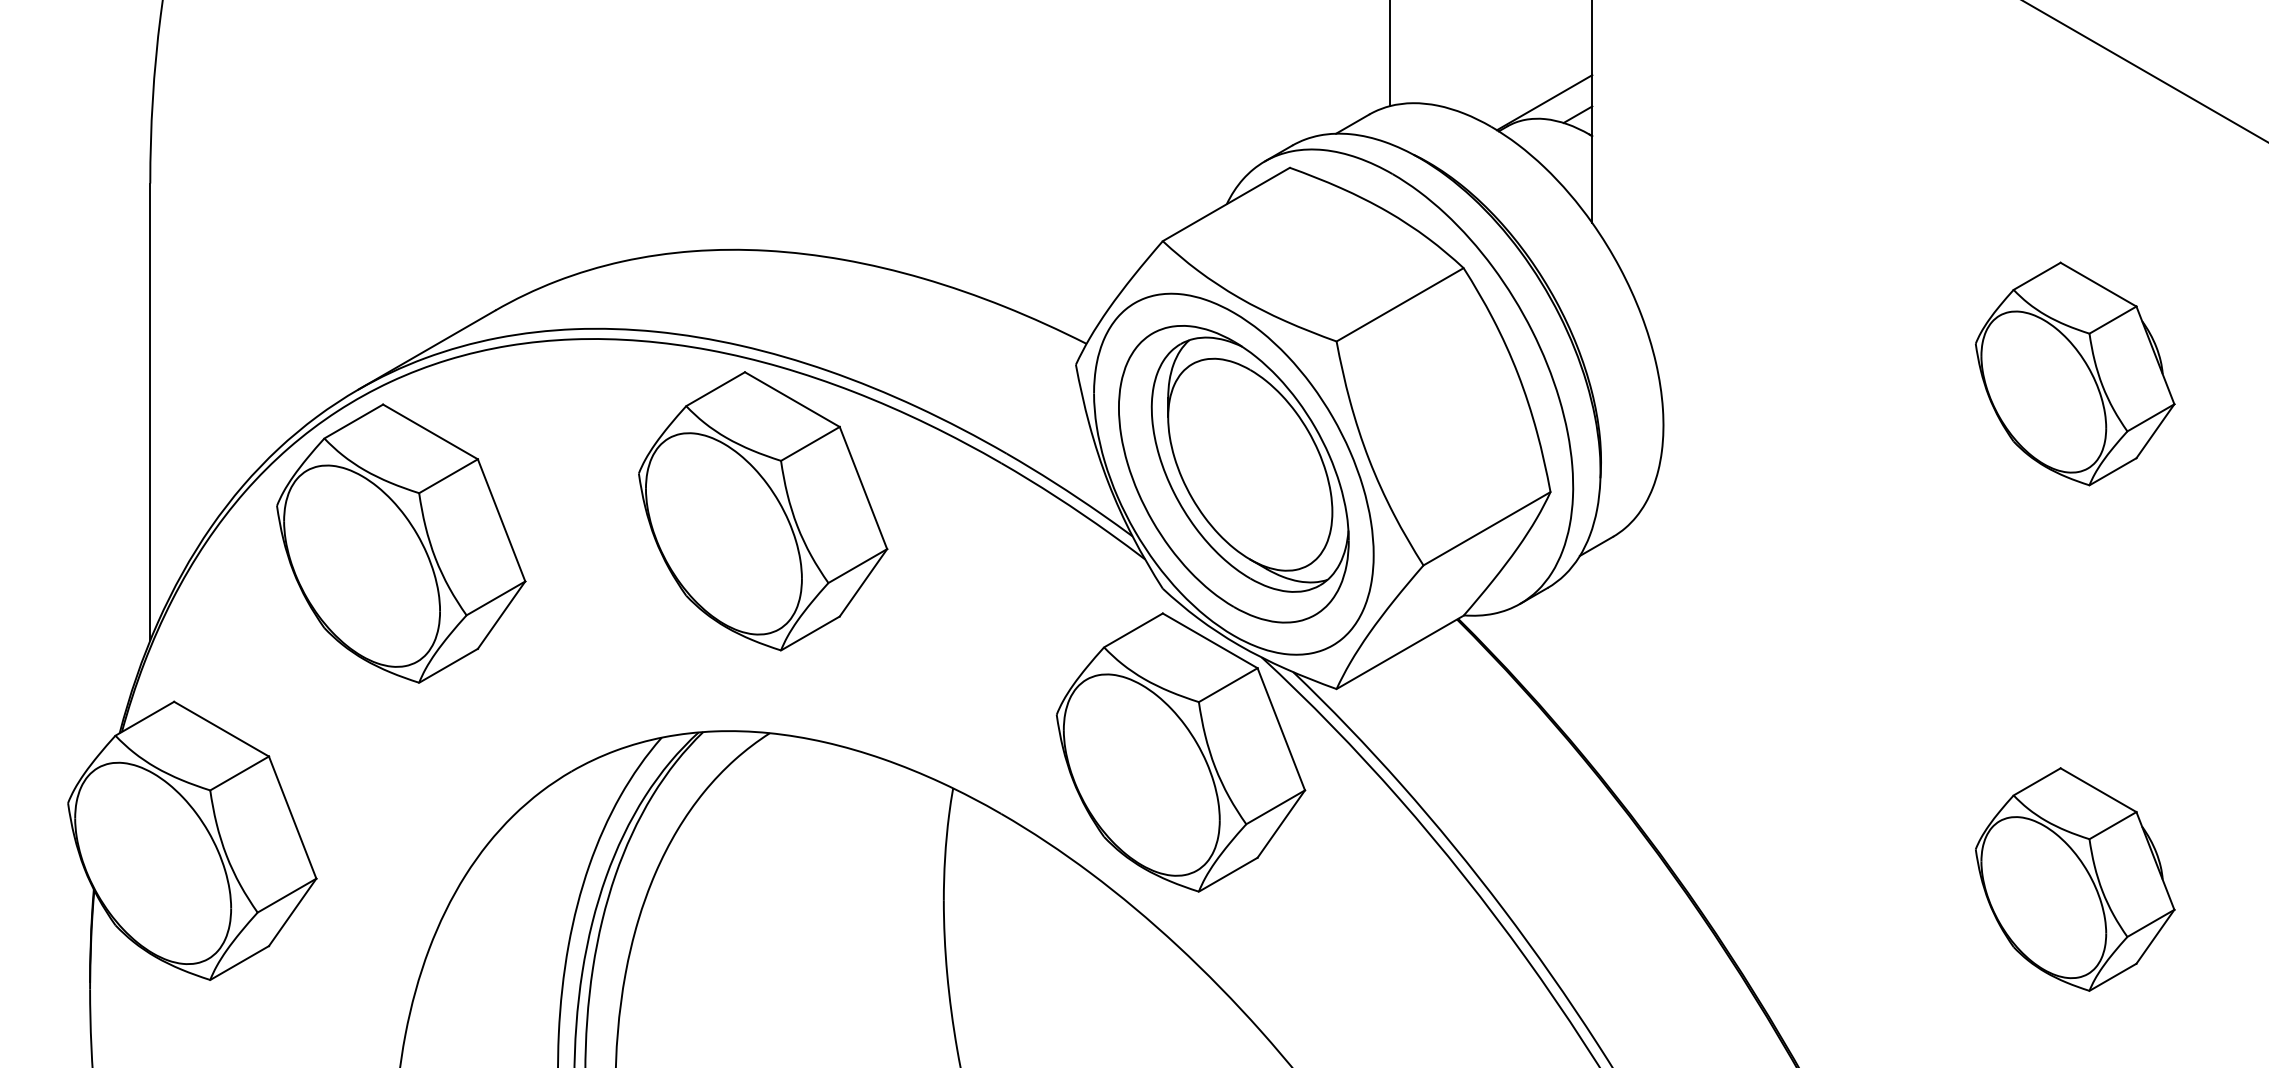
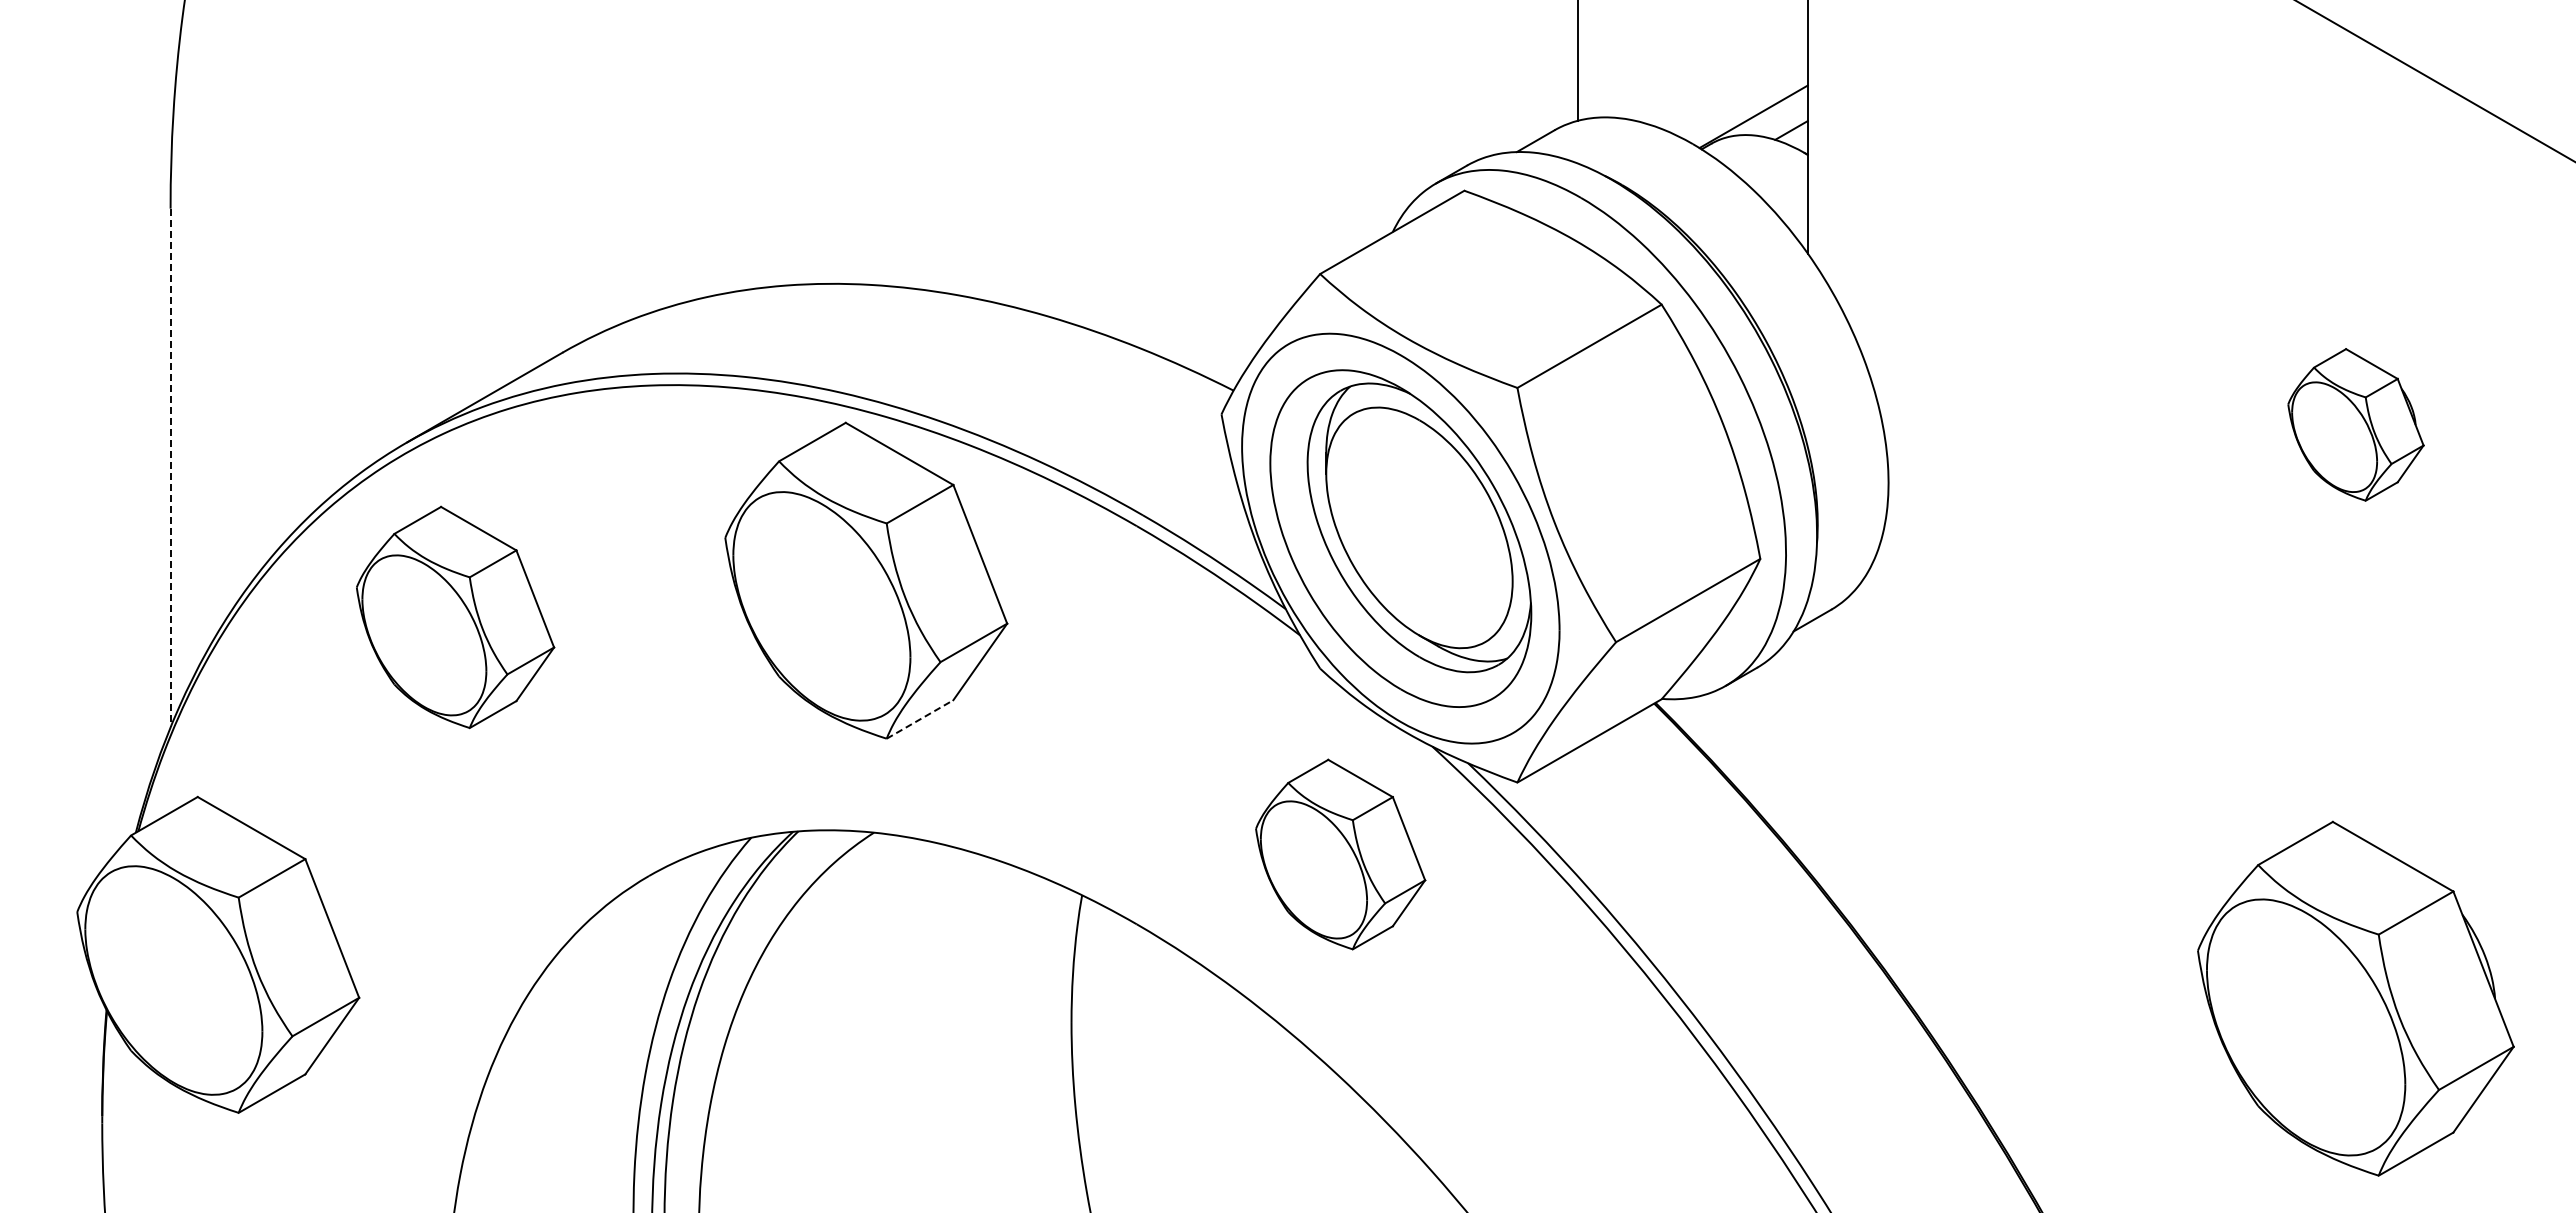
part: (2074, 373) -> (2355, 424), size x0.6
line: (150, 412) -> (170, 468), solid -> dashed
part: (401, 543) -> (455, 617), size x0.7
line: (810, 633) -> (920, 719), solid -> dashed
part: (1180, 752) -> (1340, 854), size x0.6
part: (2074, 879) -> (2355, 998), size x1.4

